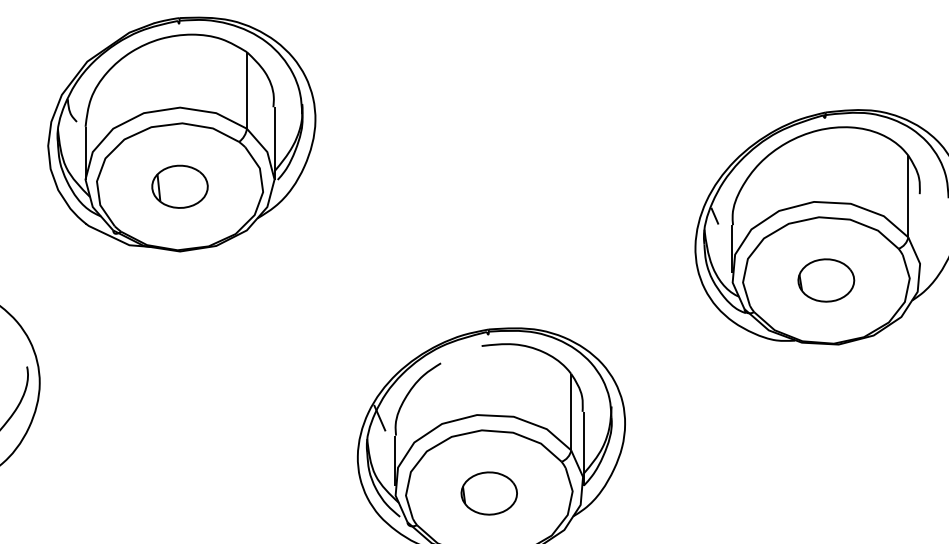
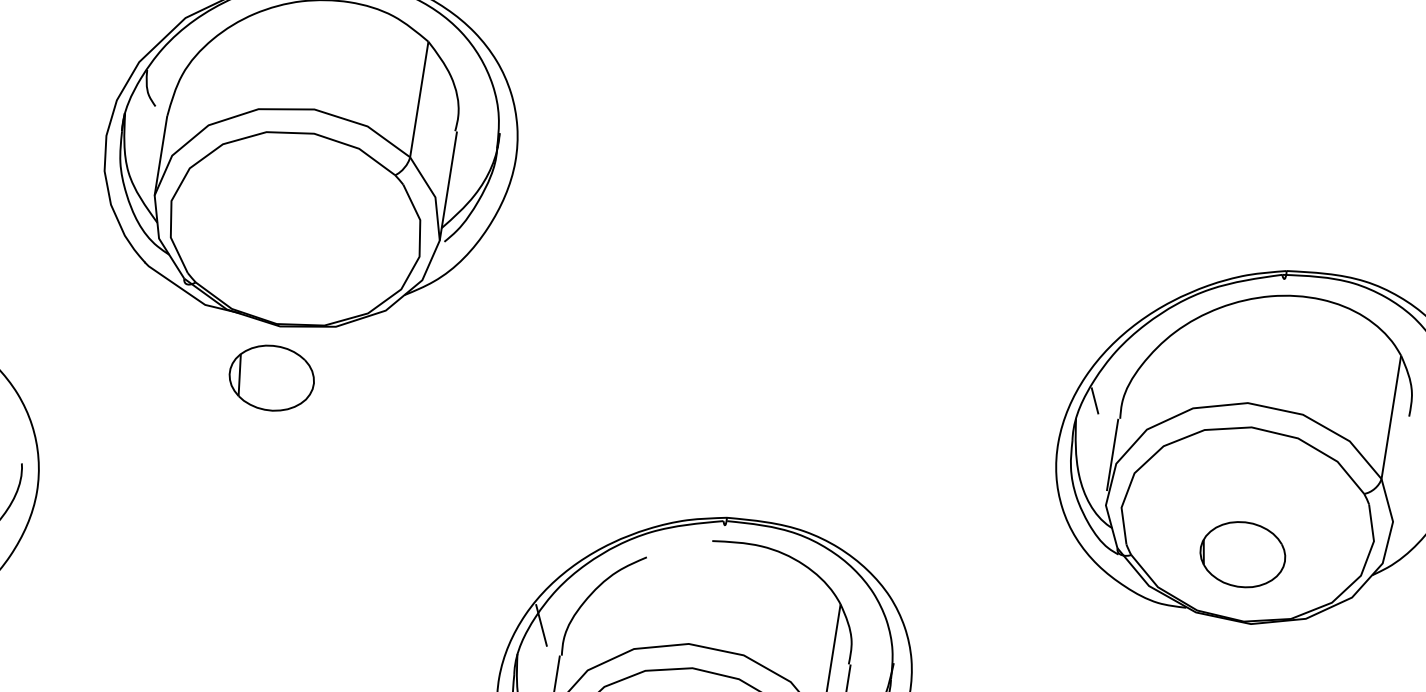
part: (179, 186) -> (271, 377), moved
part: (826, 280) -> (1243, 554), moved

